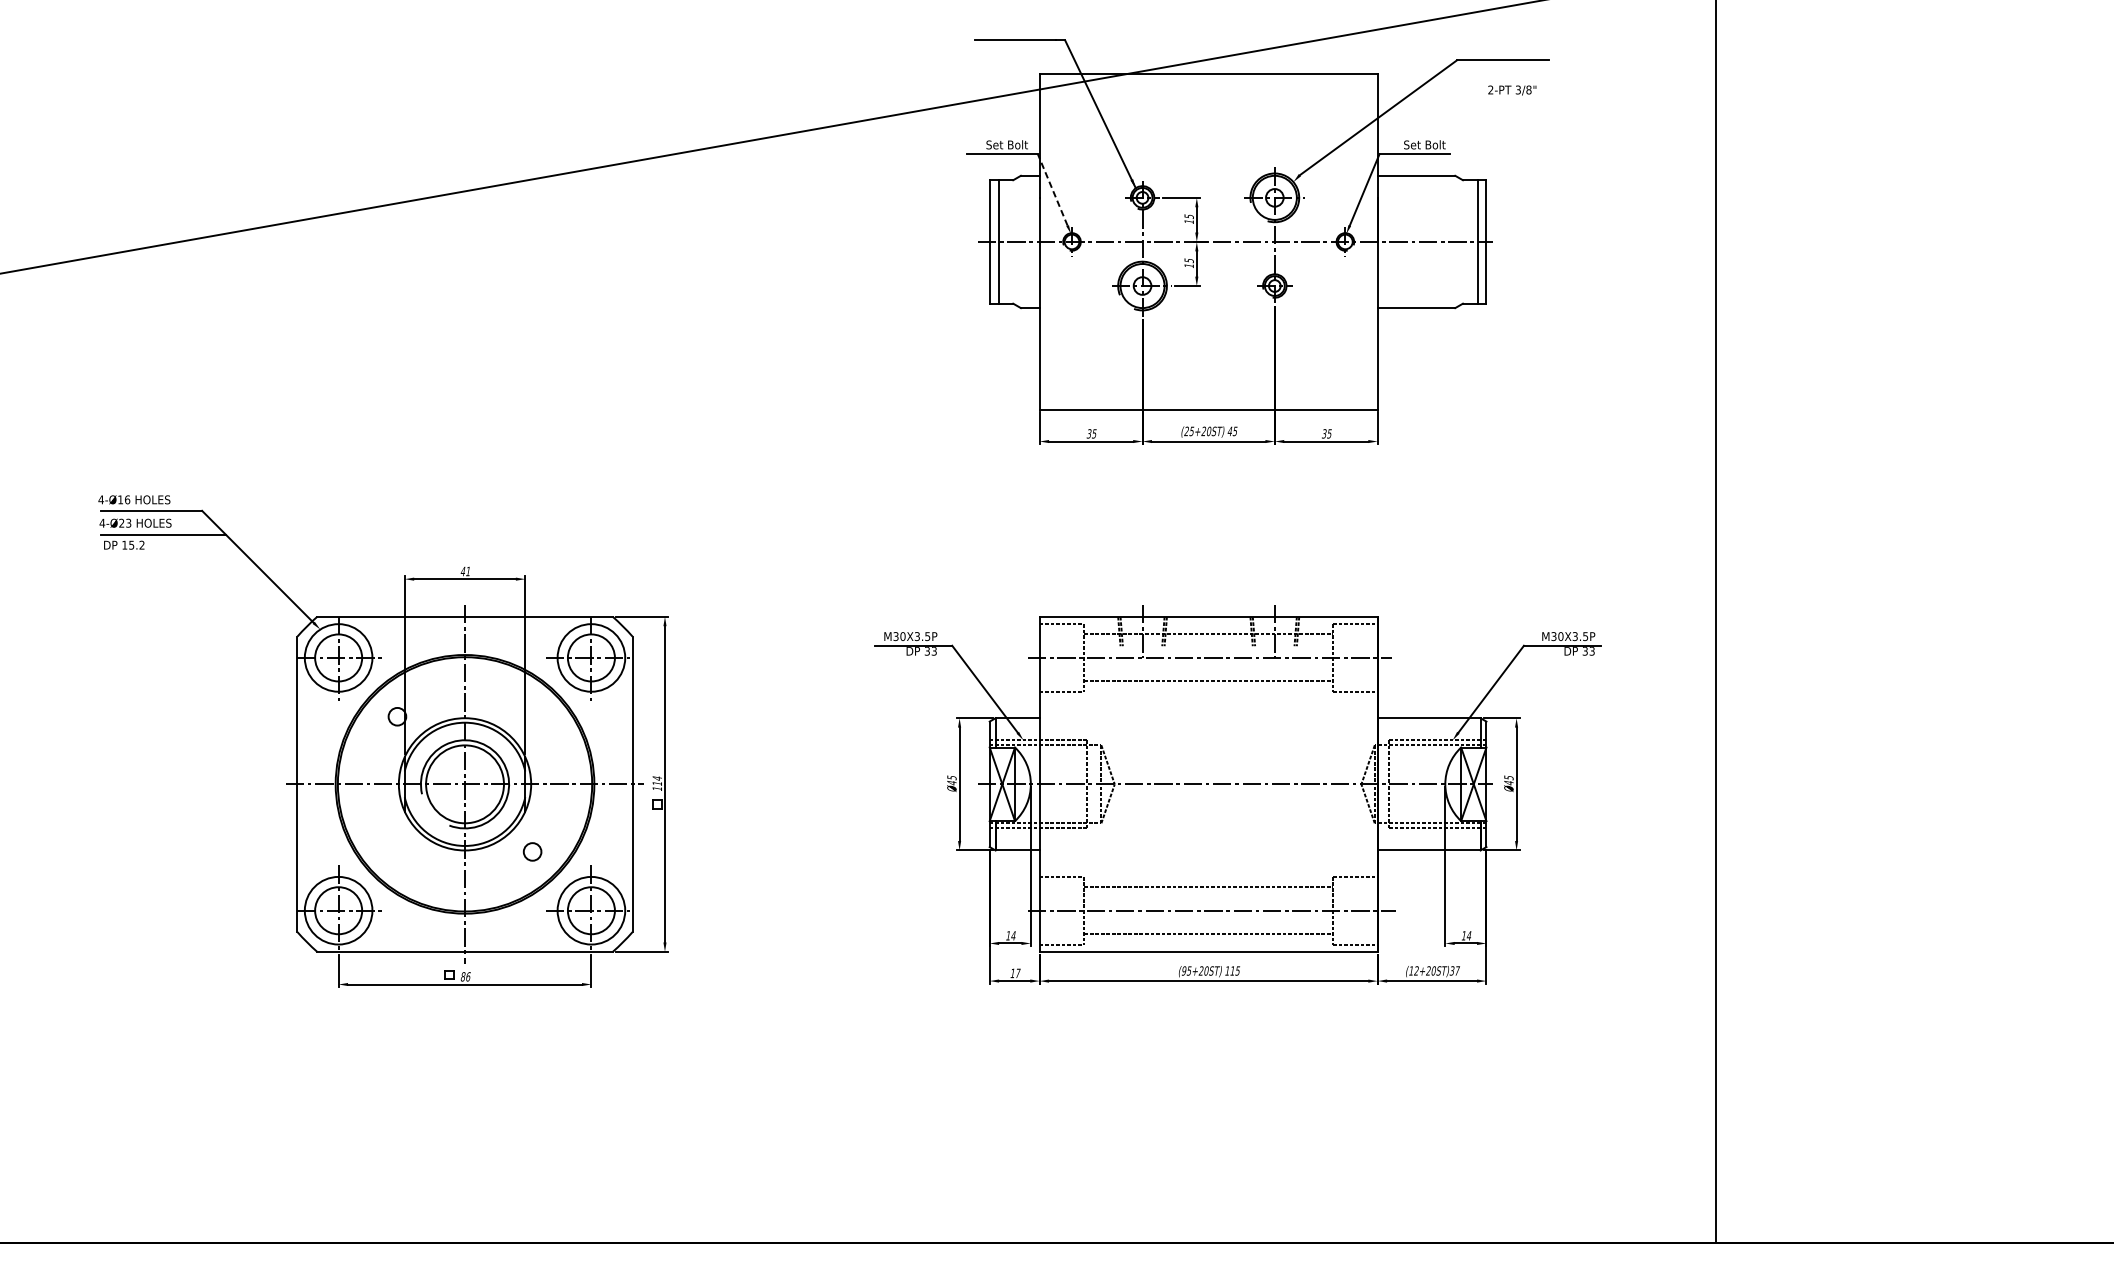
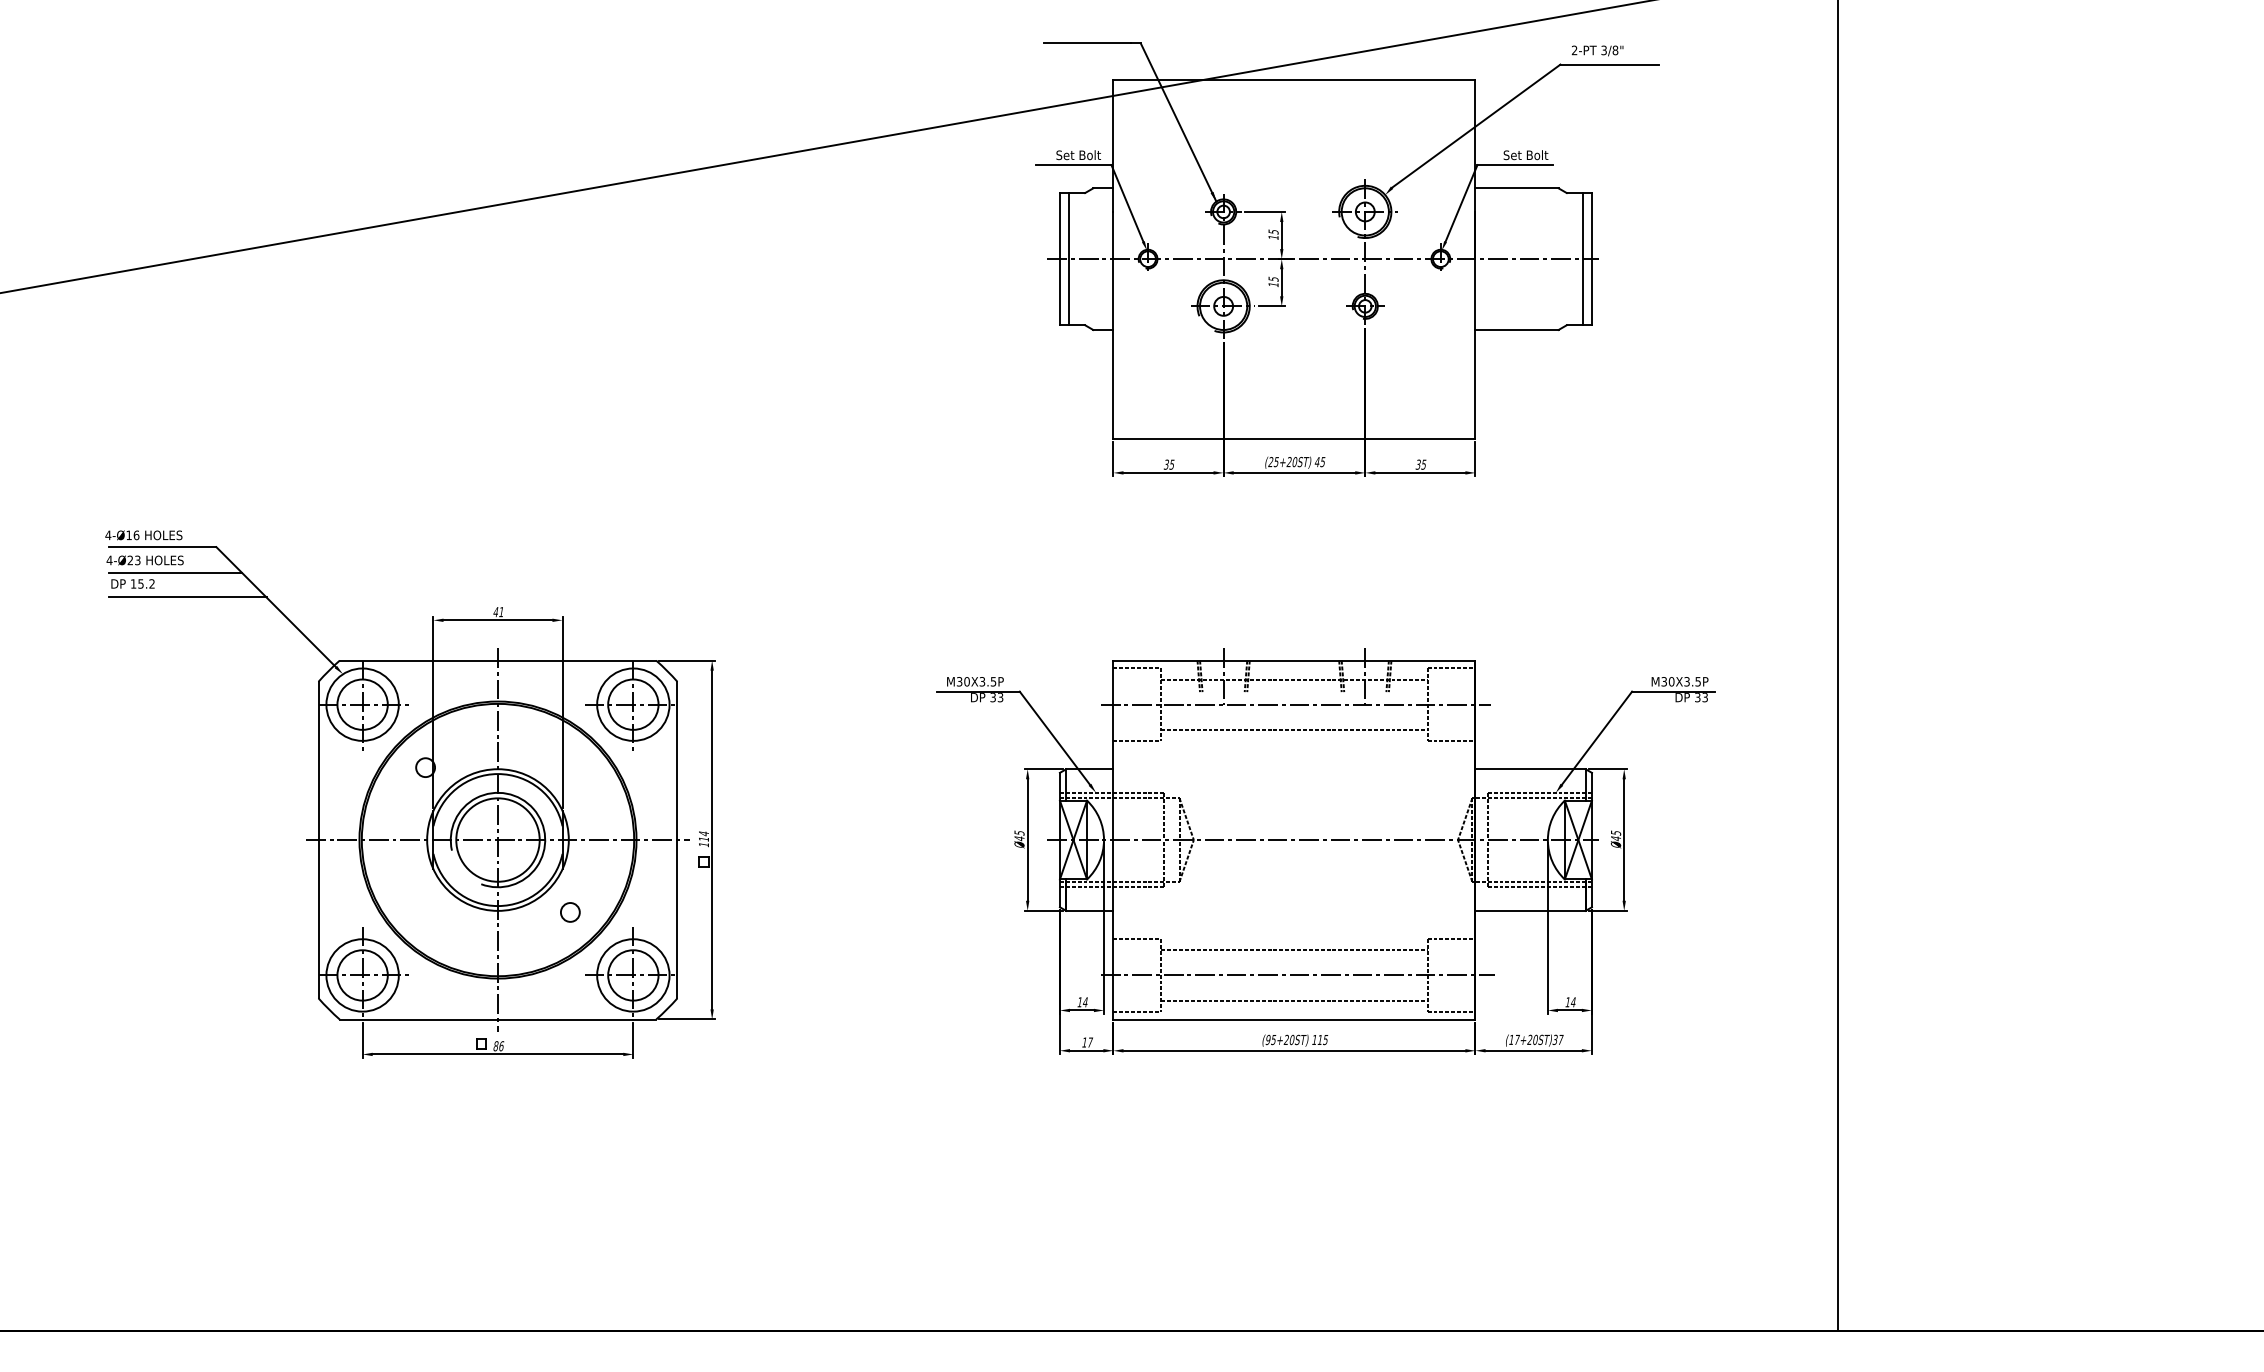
text: (1512, 90) -> (1597, 50), moved
line: (1052, 189) -> (1127, 203), dashed -> solid
line: (175, 557) -> (187, 597), added
text: (1416, 970) -> (1516, 1039), (12+20ST)37 -> (17+20ST)37

